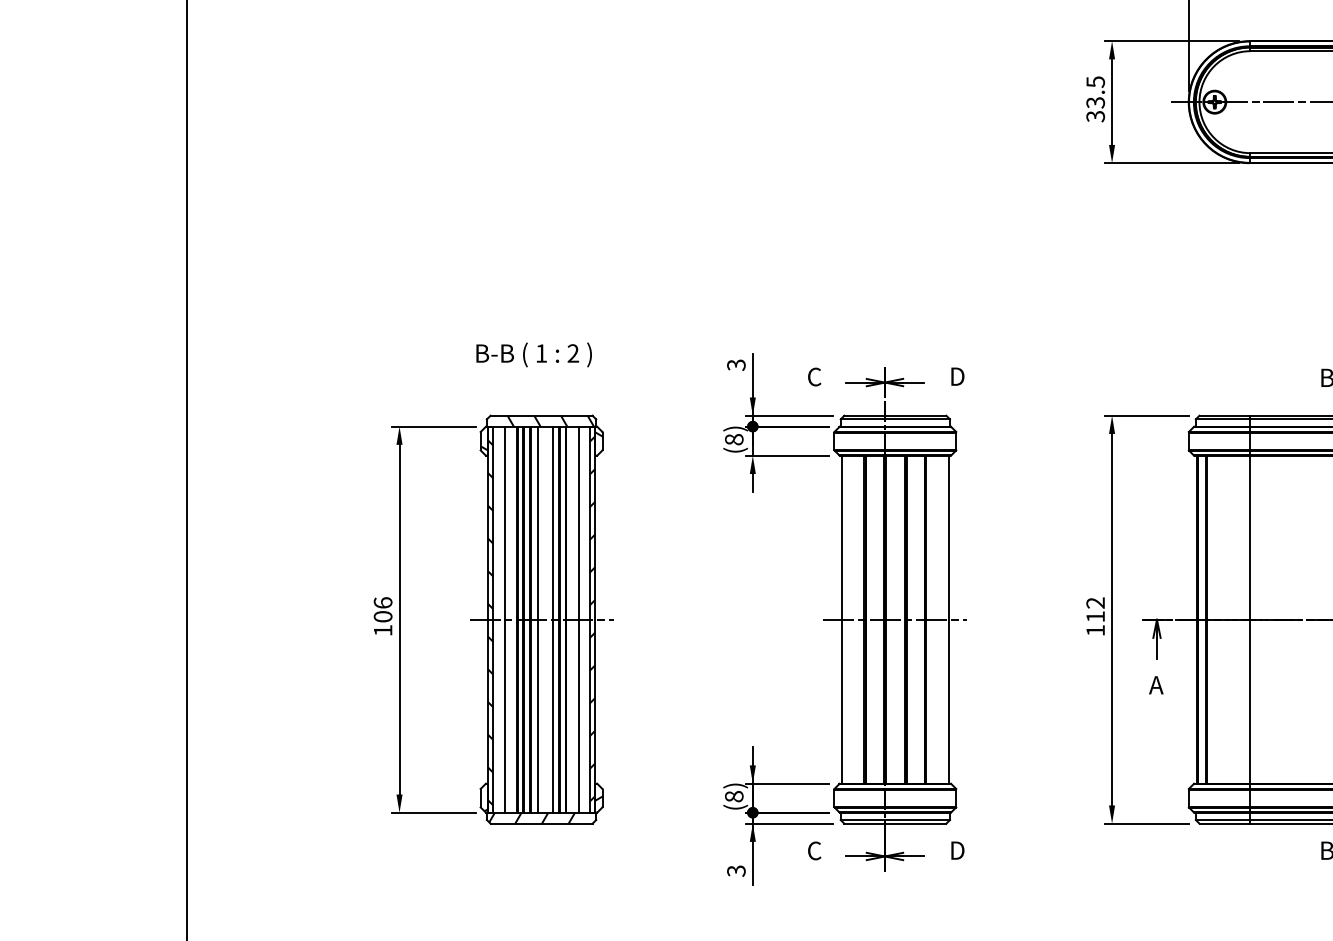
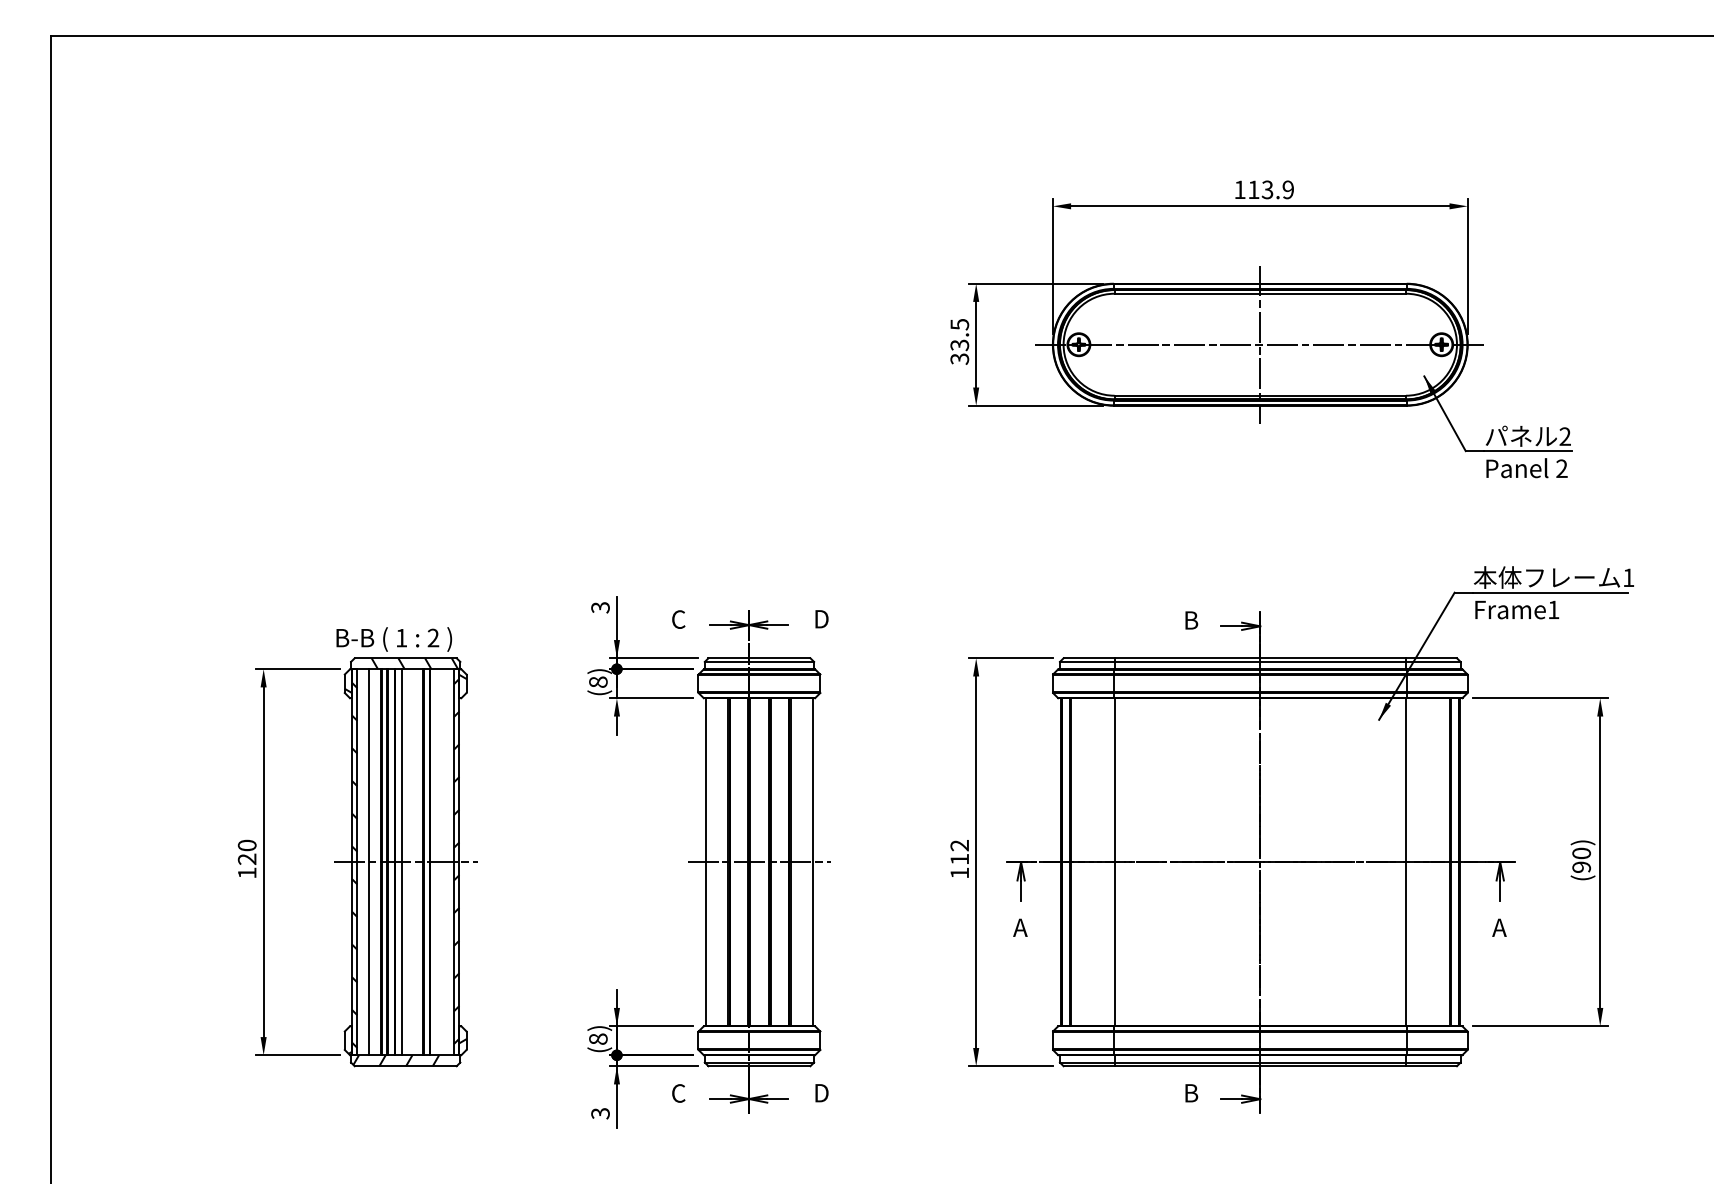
text: (534, 354) -> (394, 639), moved
text: (382, 609) -> (246, 852), 106 -> 120
line: (553, 619) -> (417, 862), removed
line: (578, 619) -> (442, 862), removed

